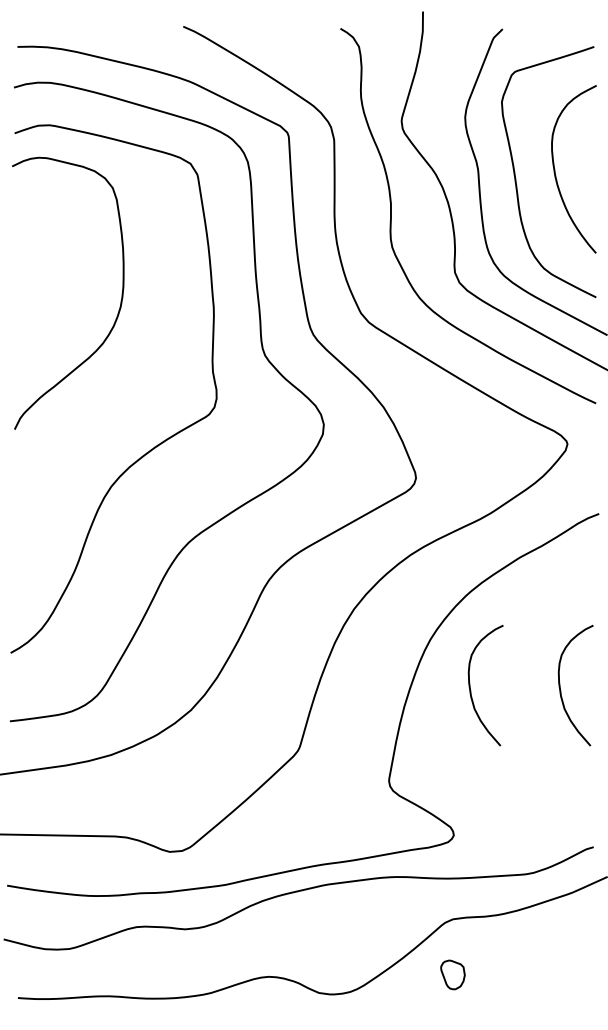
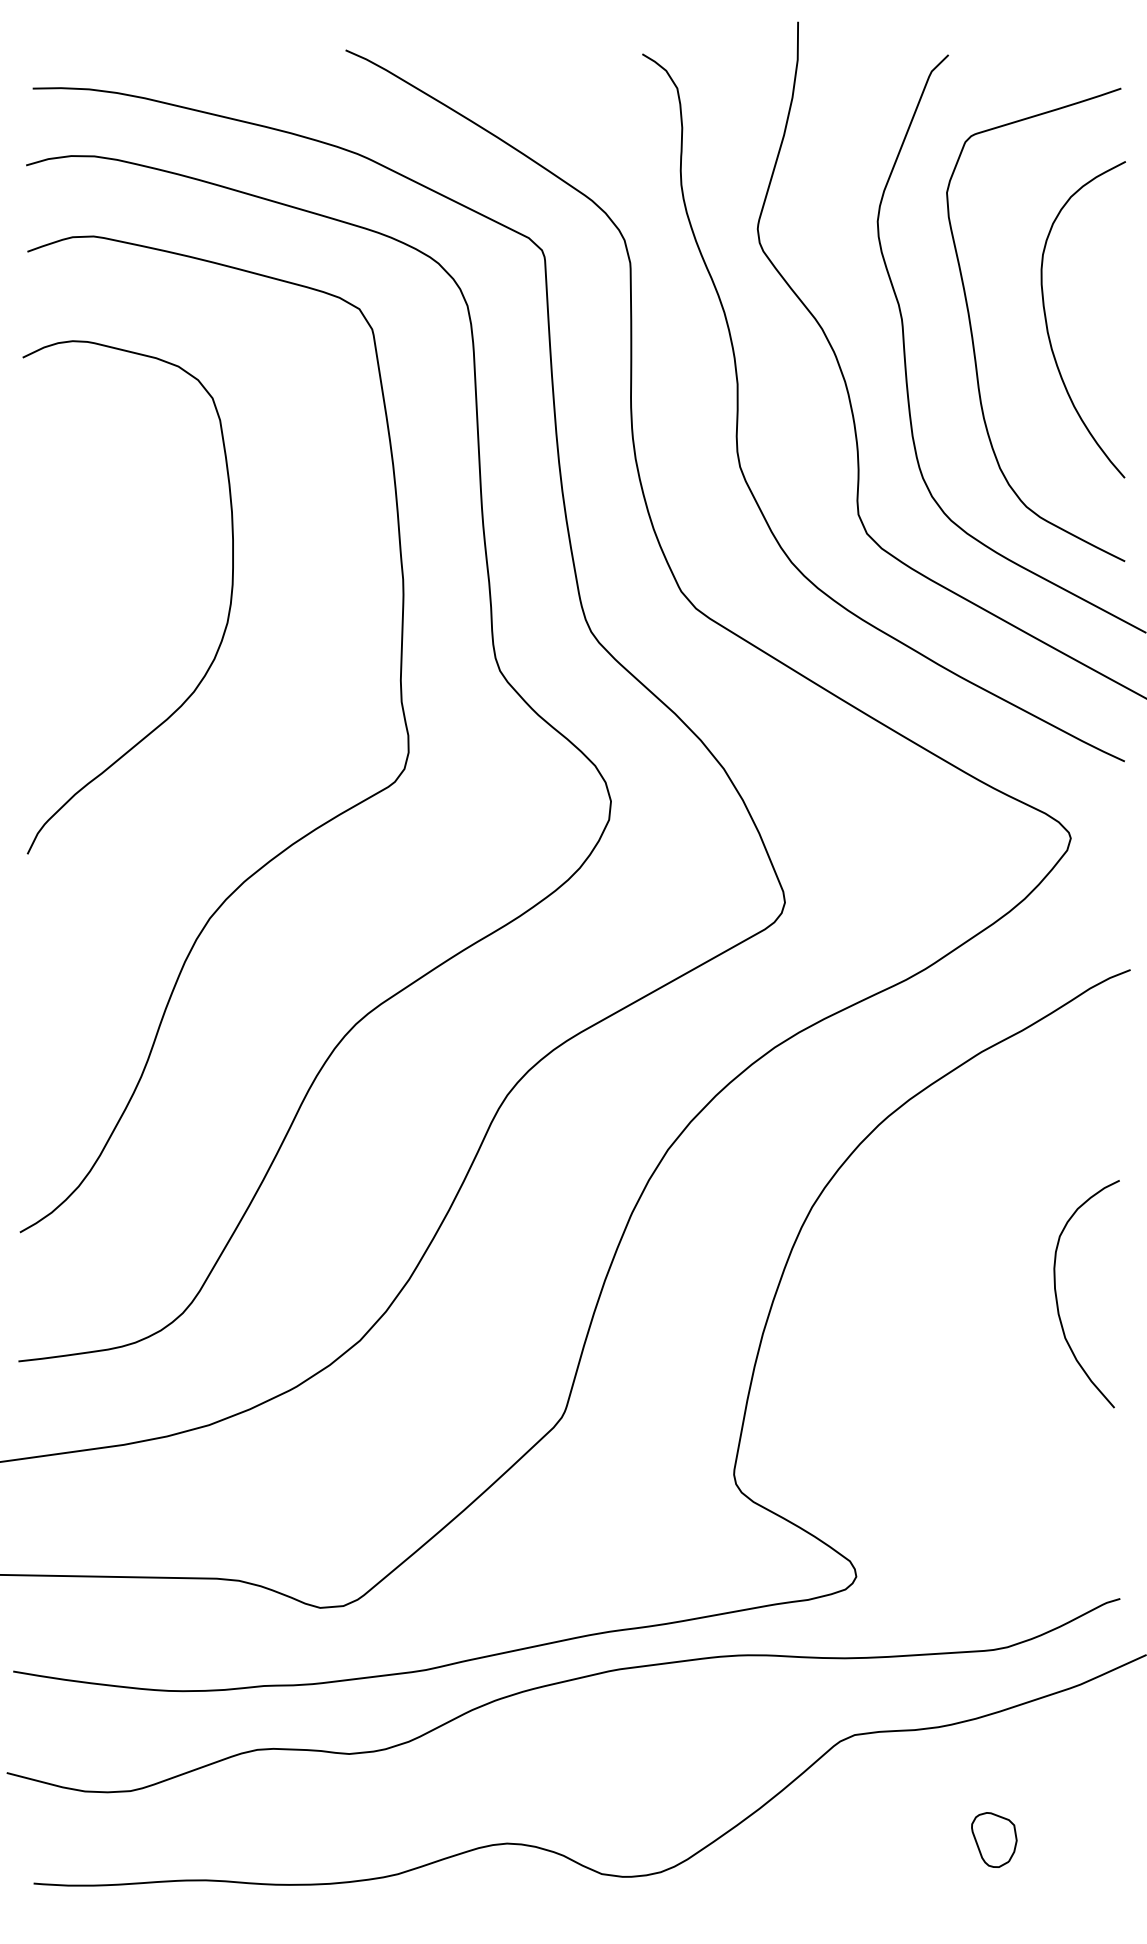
curve: (120, 300) -> (227, 610), moved
curve: (471, 690) -> (889, 1303), removed
part: (452, 974) -> (993, 1839), moved

